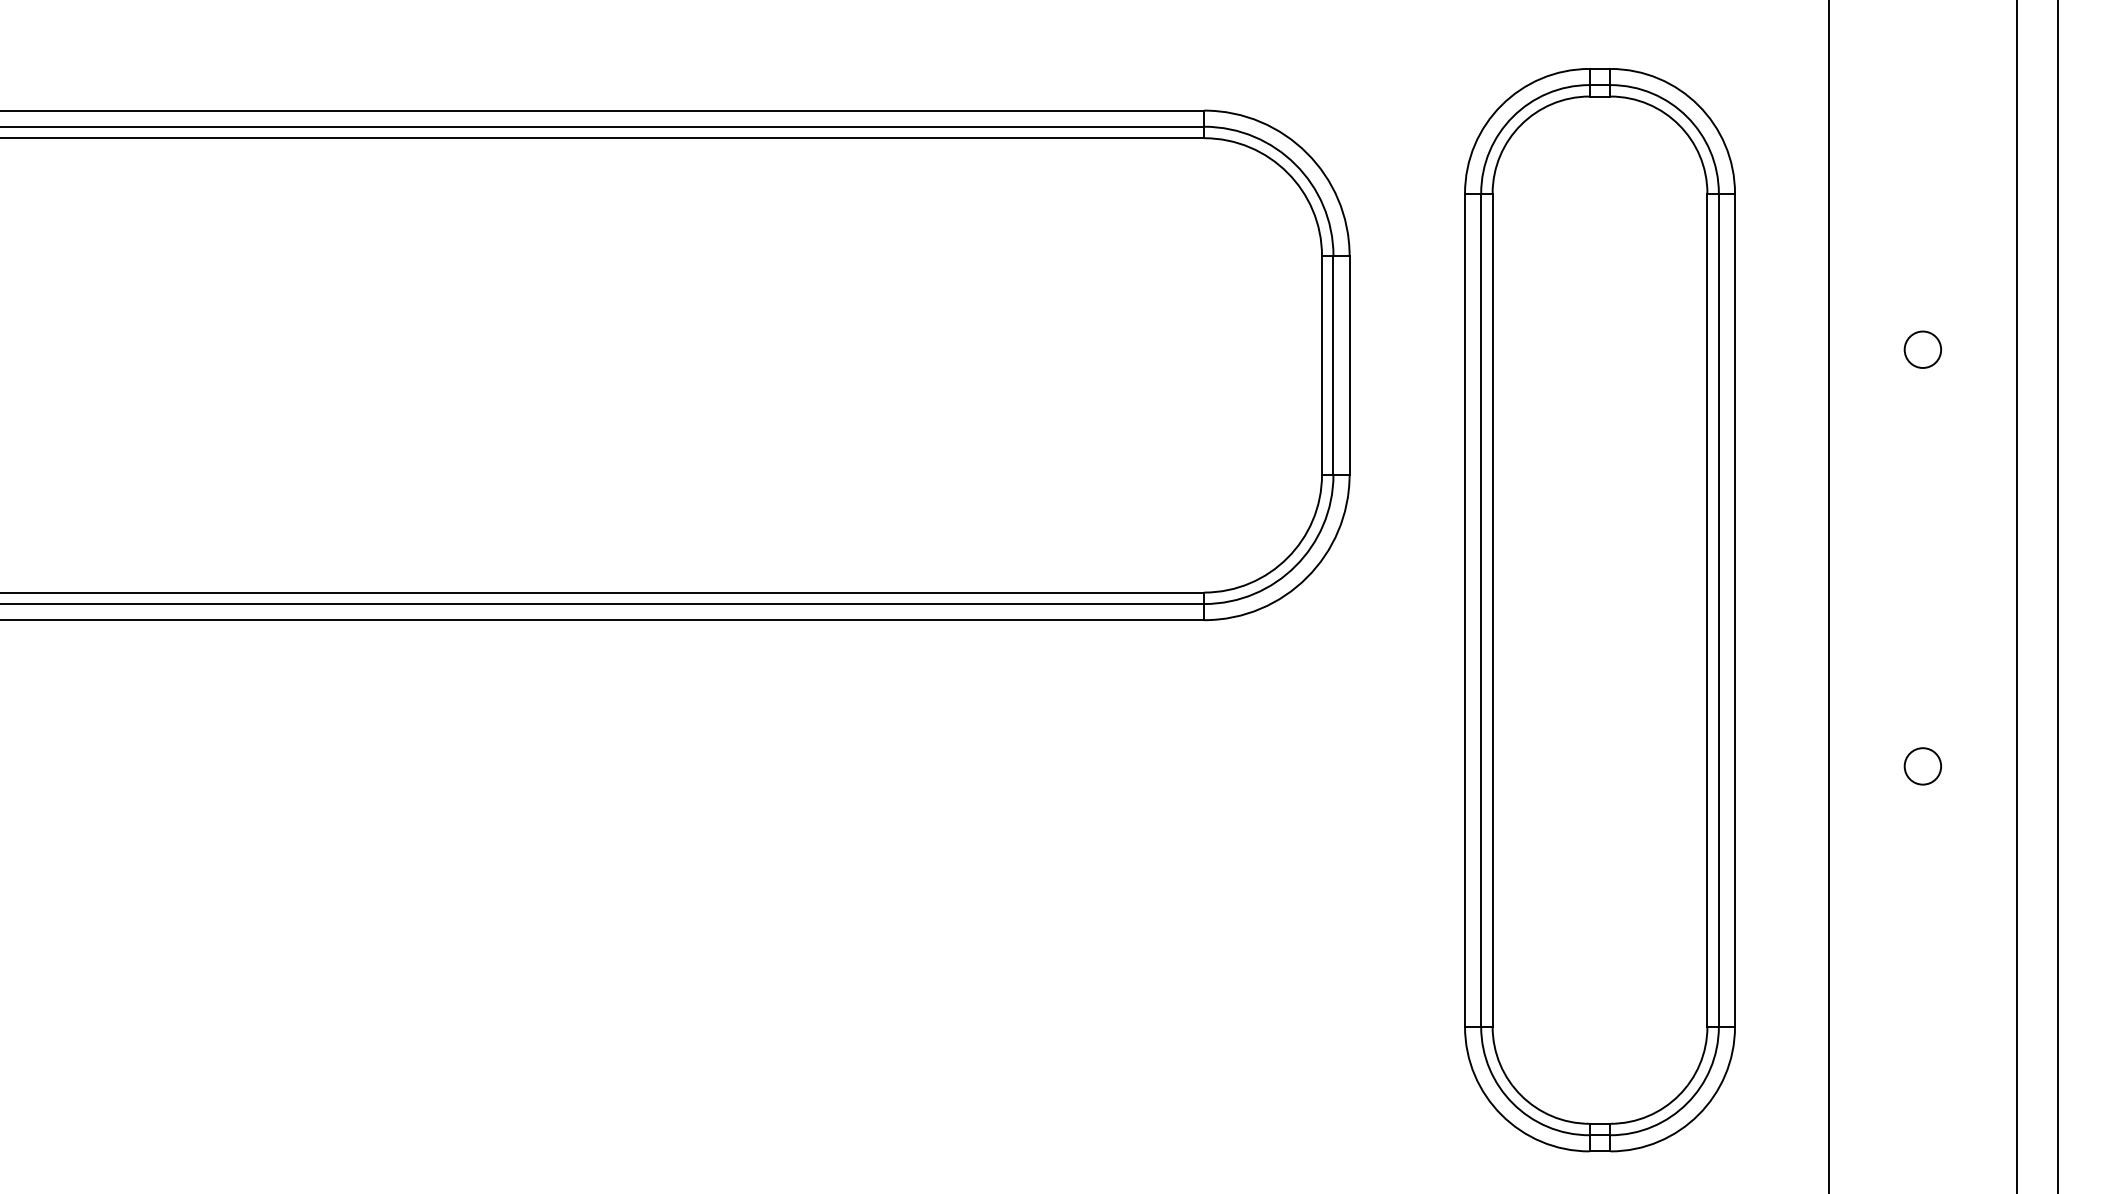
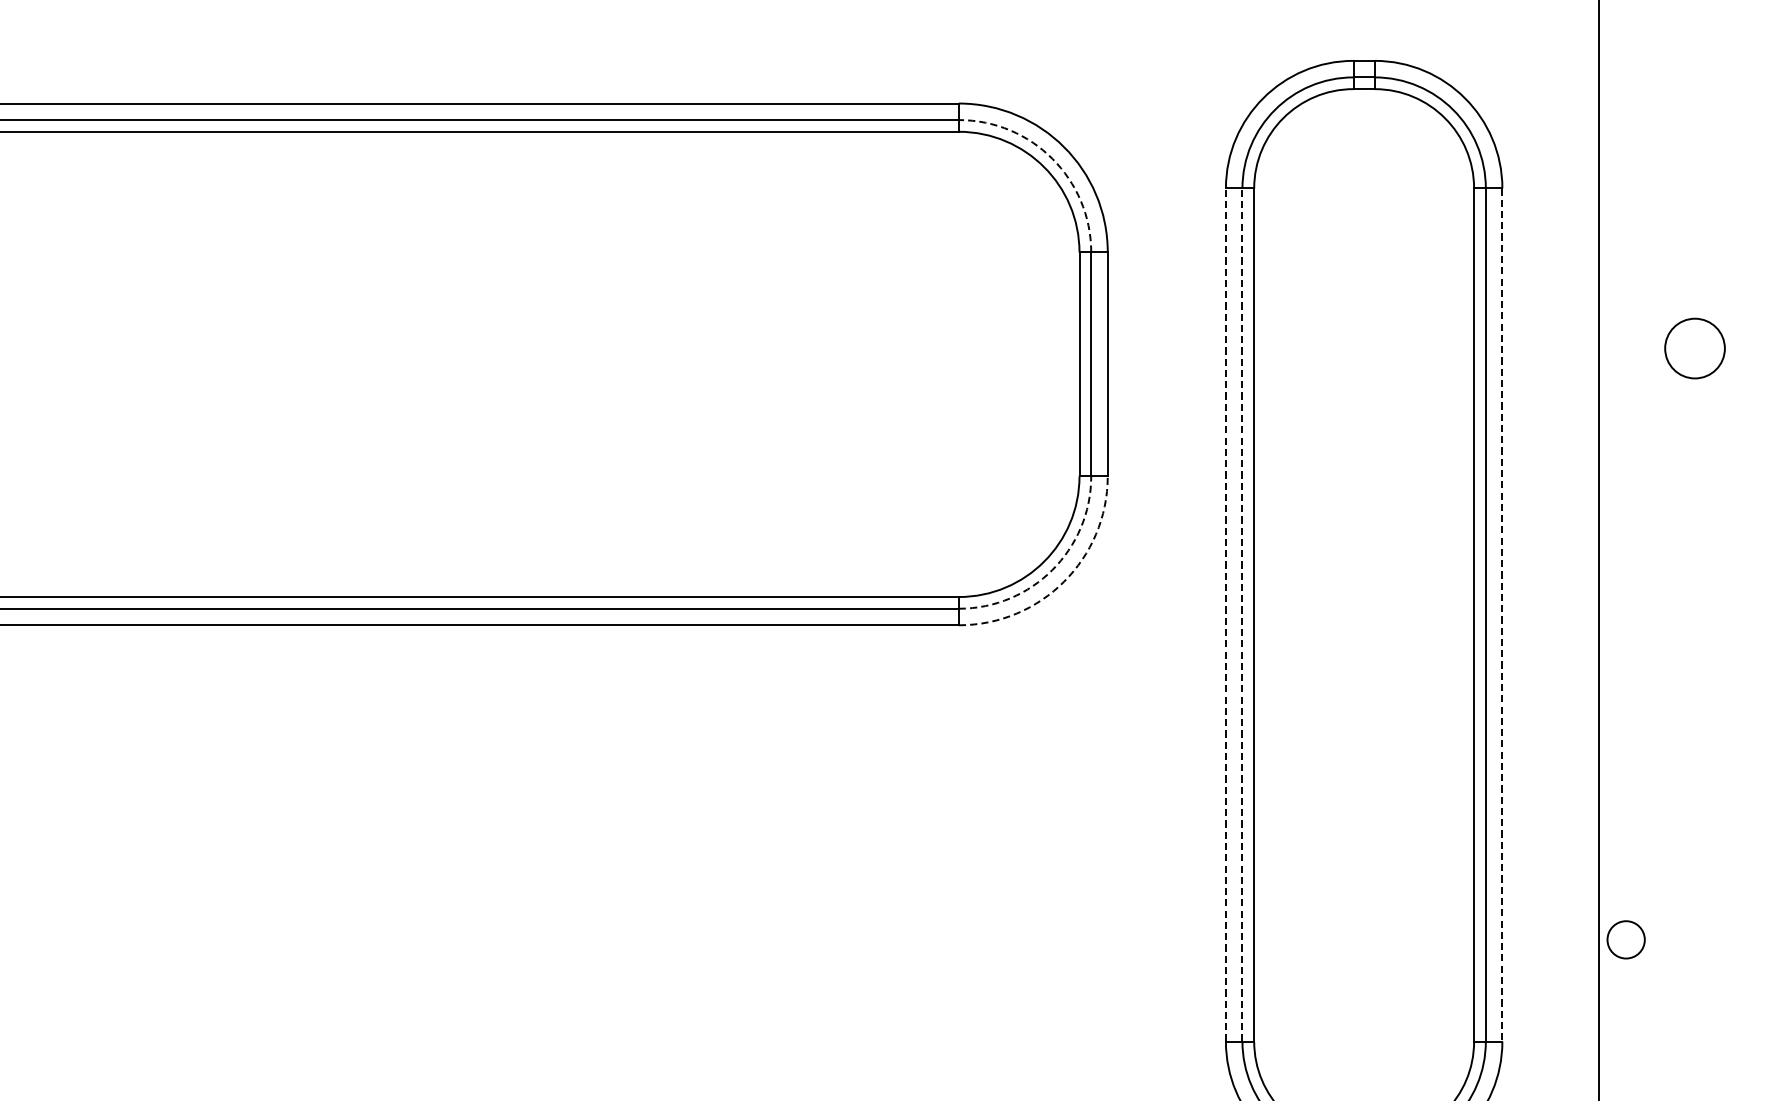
arc: (1295, 164) -> (1052, 158), solid -> dashed
circle: (1922, 349) -> (1694, 348), size x1.6
arc: (1295, 566) -> (1052, 570), solid -> dashed
arc: (1307, 577) -> (1064, 581), solid -> dashed
line: (1465, 610) -> (1226, 615), solid -> dashed
line: (1481, 610) -> (1242, 615), solid -> dashed
line: (1735, 610) -> (1502, 615), solid -> dashed
circle: (1922, 766) -> (1625, 939), moved

